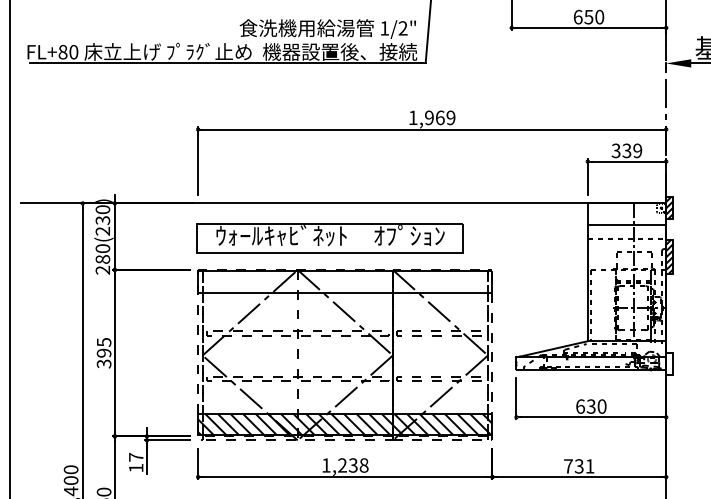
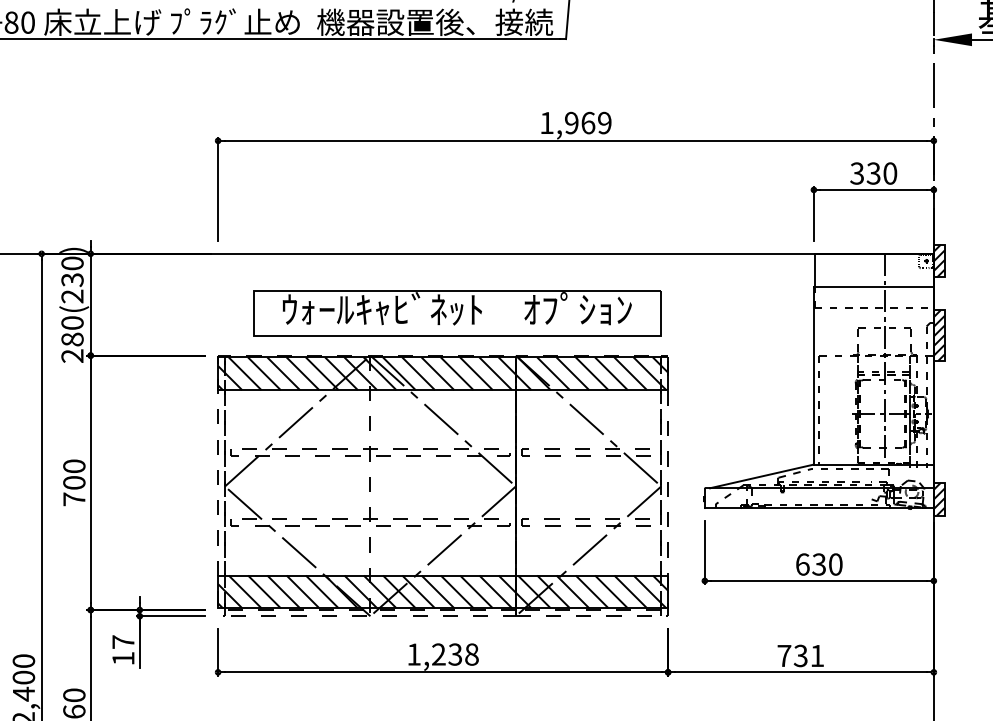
text: (637, 150) -> (889, 172), 339 -> 330
part: (329, 238) -> (455, 313), moved
hatch: (345, 281) -> (443, 373), added
text: (103, 353) -> (73, 483), 395 -> 700
hatch: (669, 363) -> (938, 498), added

